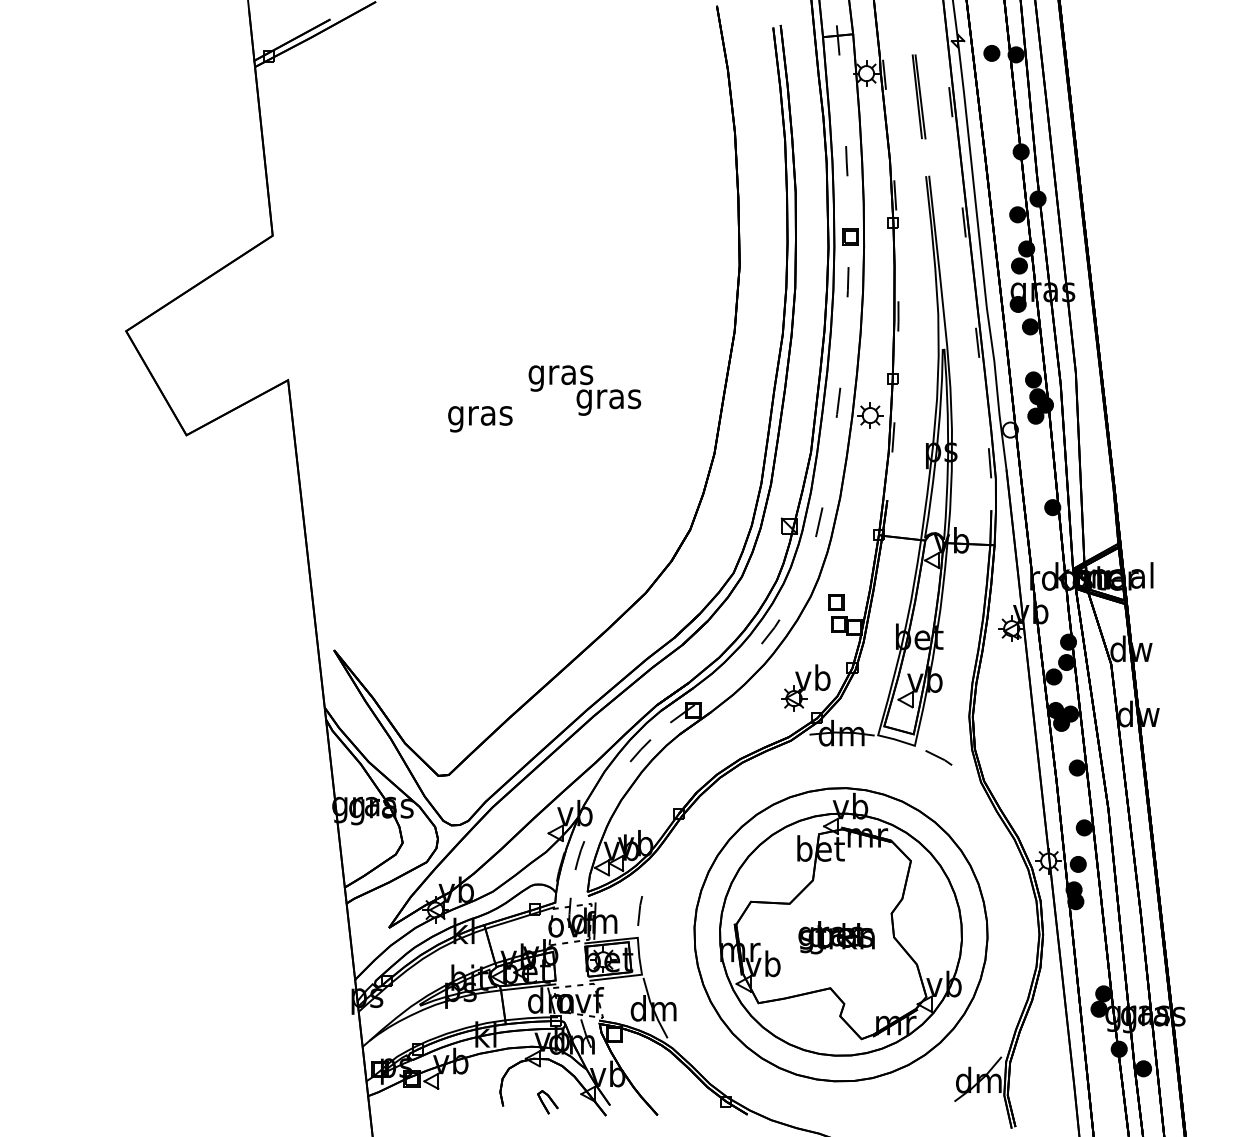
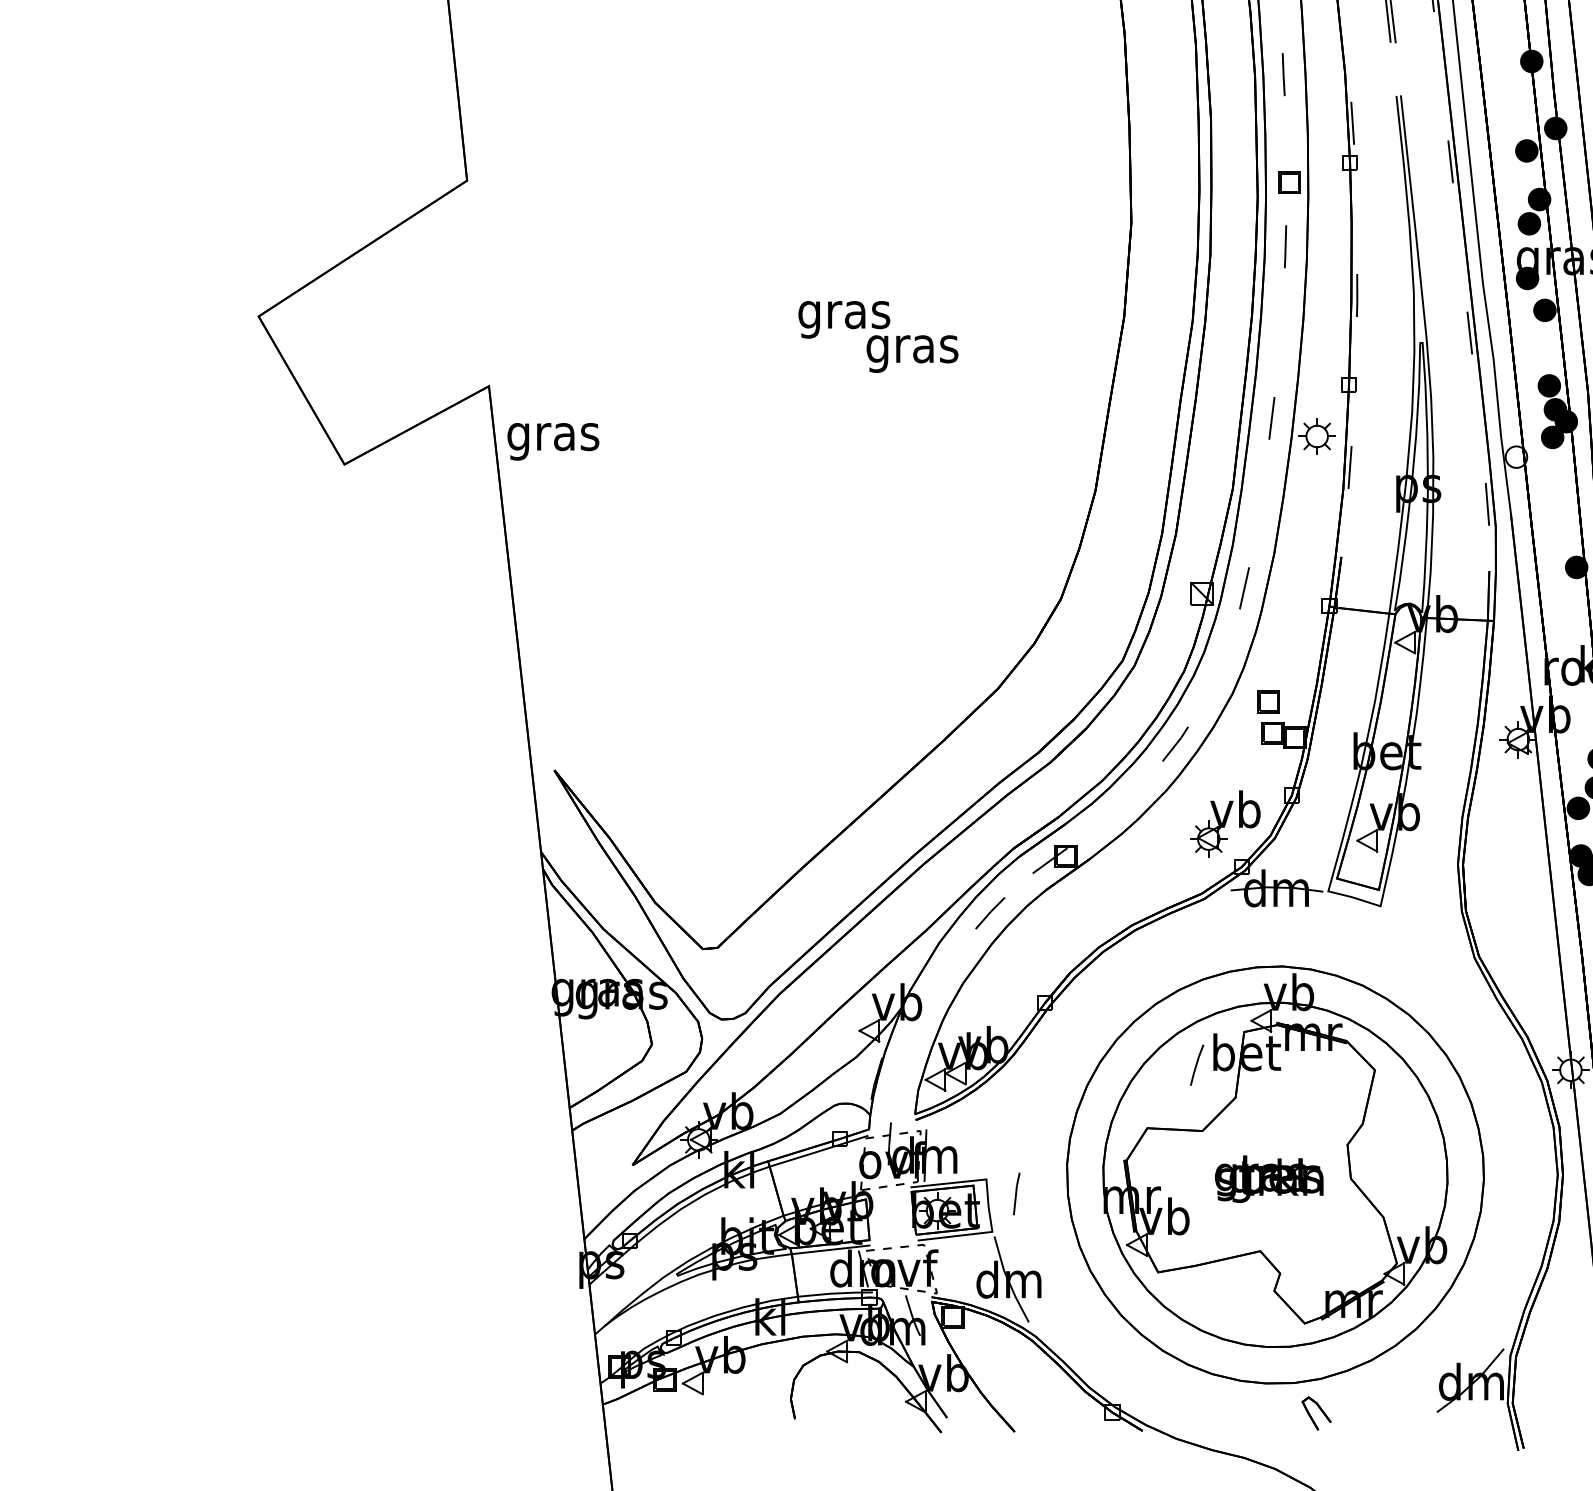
text: (584, 390) -> (877, 336), moved
text: (480, 419) -> (553, 442), moved
line: (938, 757) -> (1414, 922), removed
line: (579, 855) -> (1196, 1065), moved
line: (639, 910) -> (1015, 1193), moved
part: (547, 1102) -> (1316, 1413), moved

